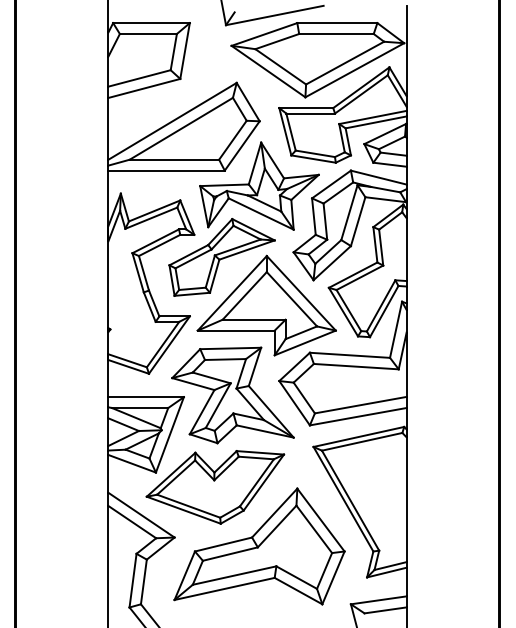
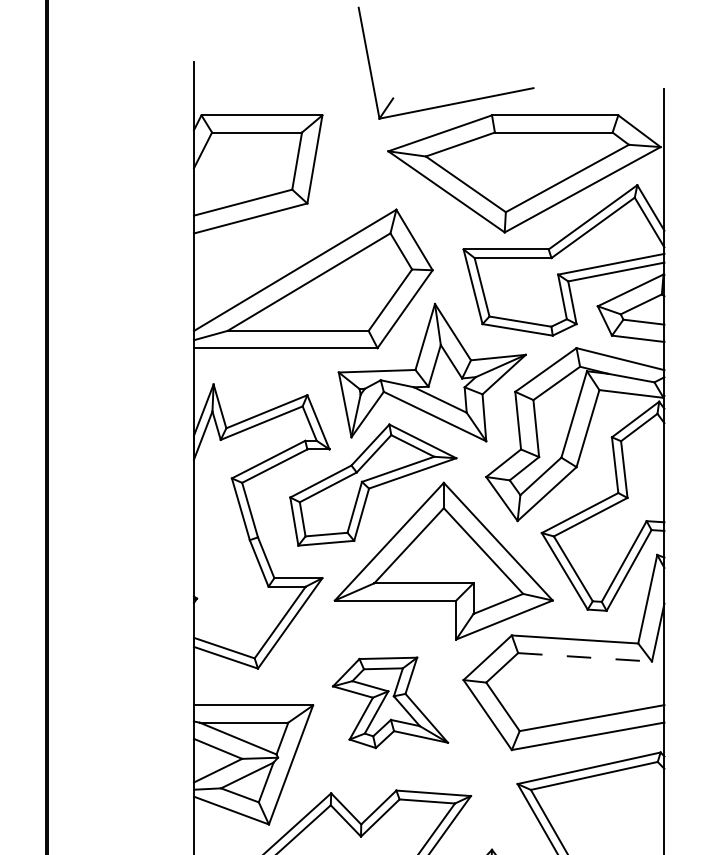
line: (356, 366) -> (585, 657), solid -> dashed
part: (232, 395) -> (389, 702), size x0.6

